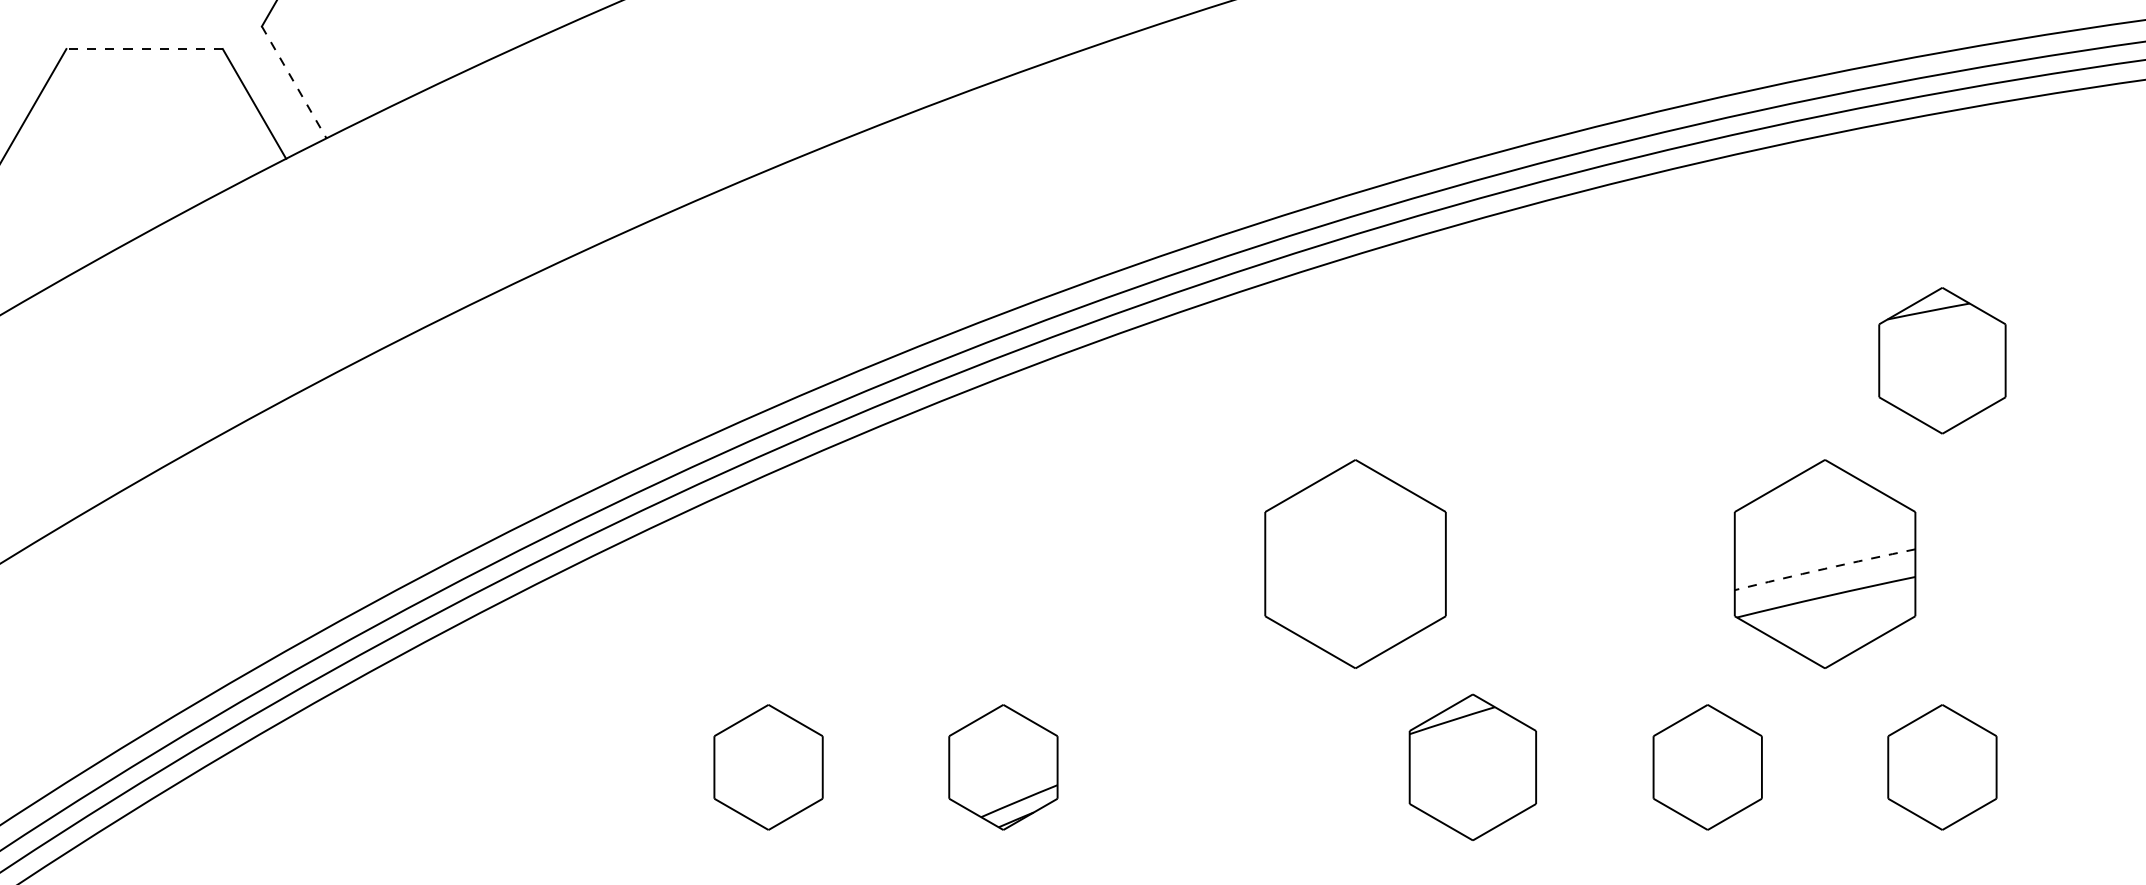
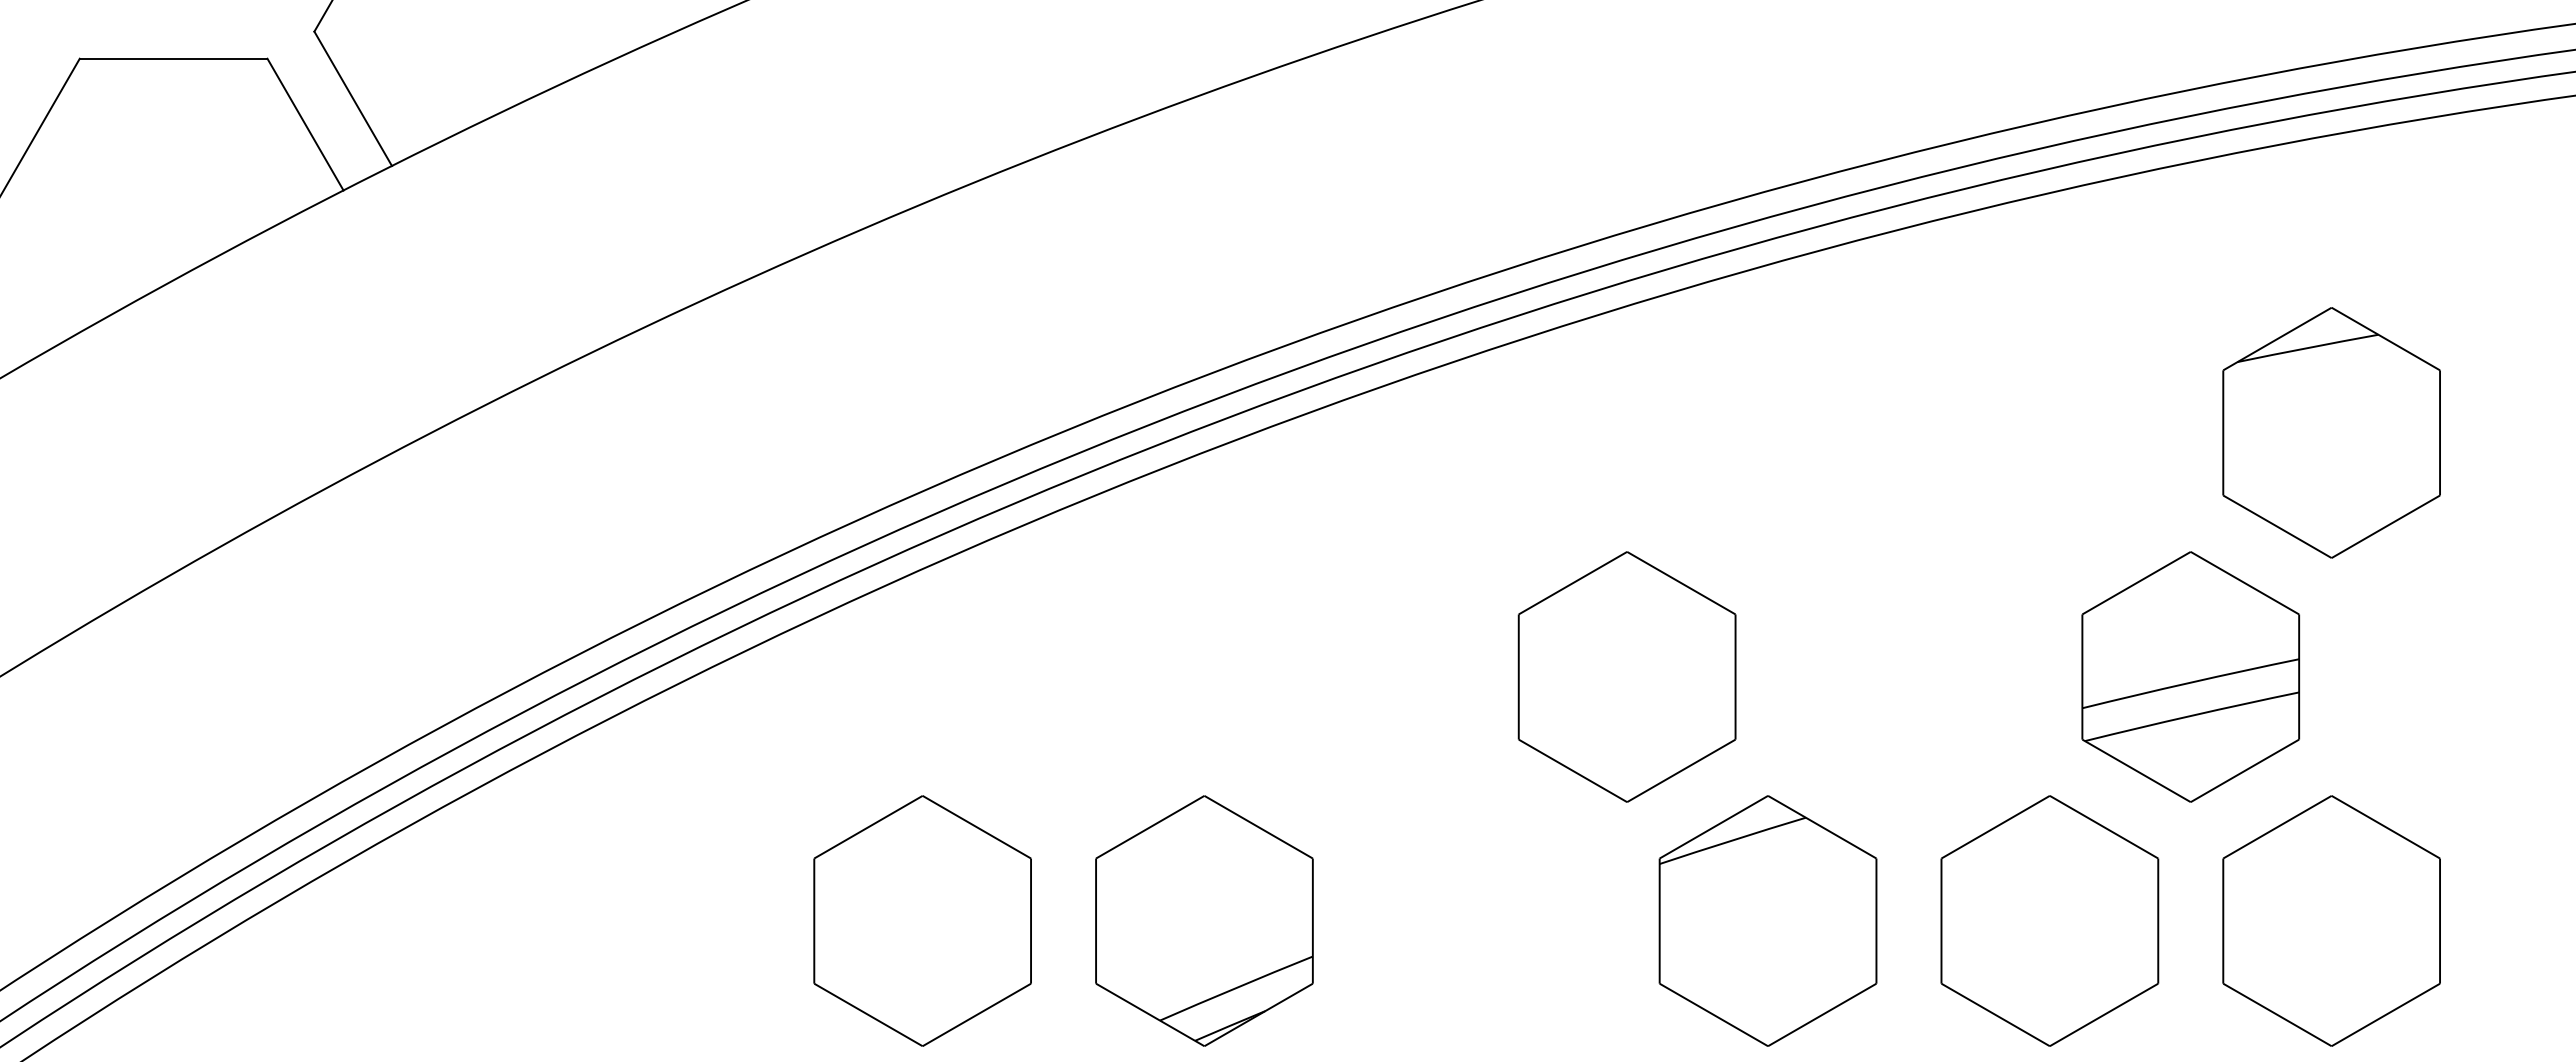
line: (144, 48) -> (173, 58), dashed -> solid
line: (294, 82) -> (353, 98), dashed -> solid
part: (1942, 360) -> (2331, 432), size x1.43
arc: (1824, 568) -> (2190, 682), dashed -> solid
part: (768, 766) -> (922, 920), size x1.67
part: (1003, 766) -> (1204, 920), size x1.67
part: (1472, 766) -> (1767, 920), size x1.43
part: (1707, 766) -> (2049, 920), size x1.67
part: (1942, 766) -> (2331, 920), size x1.67

